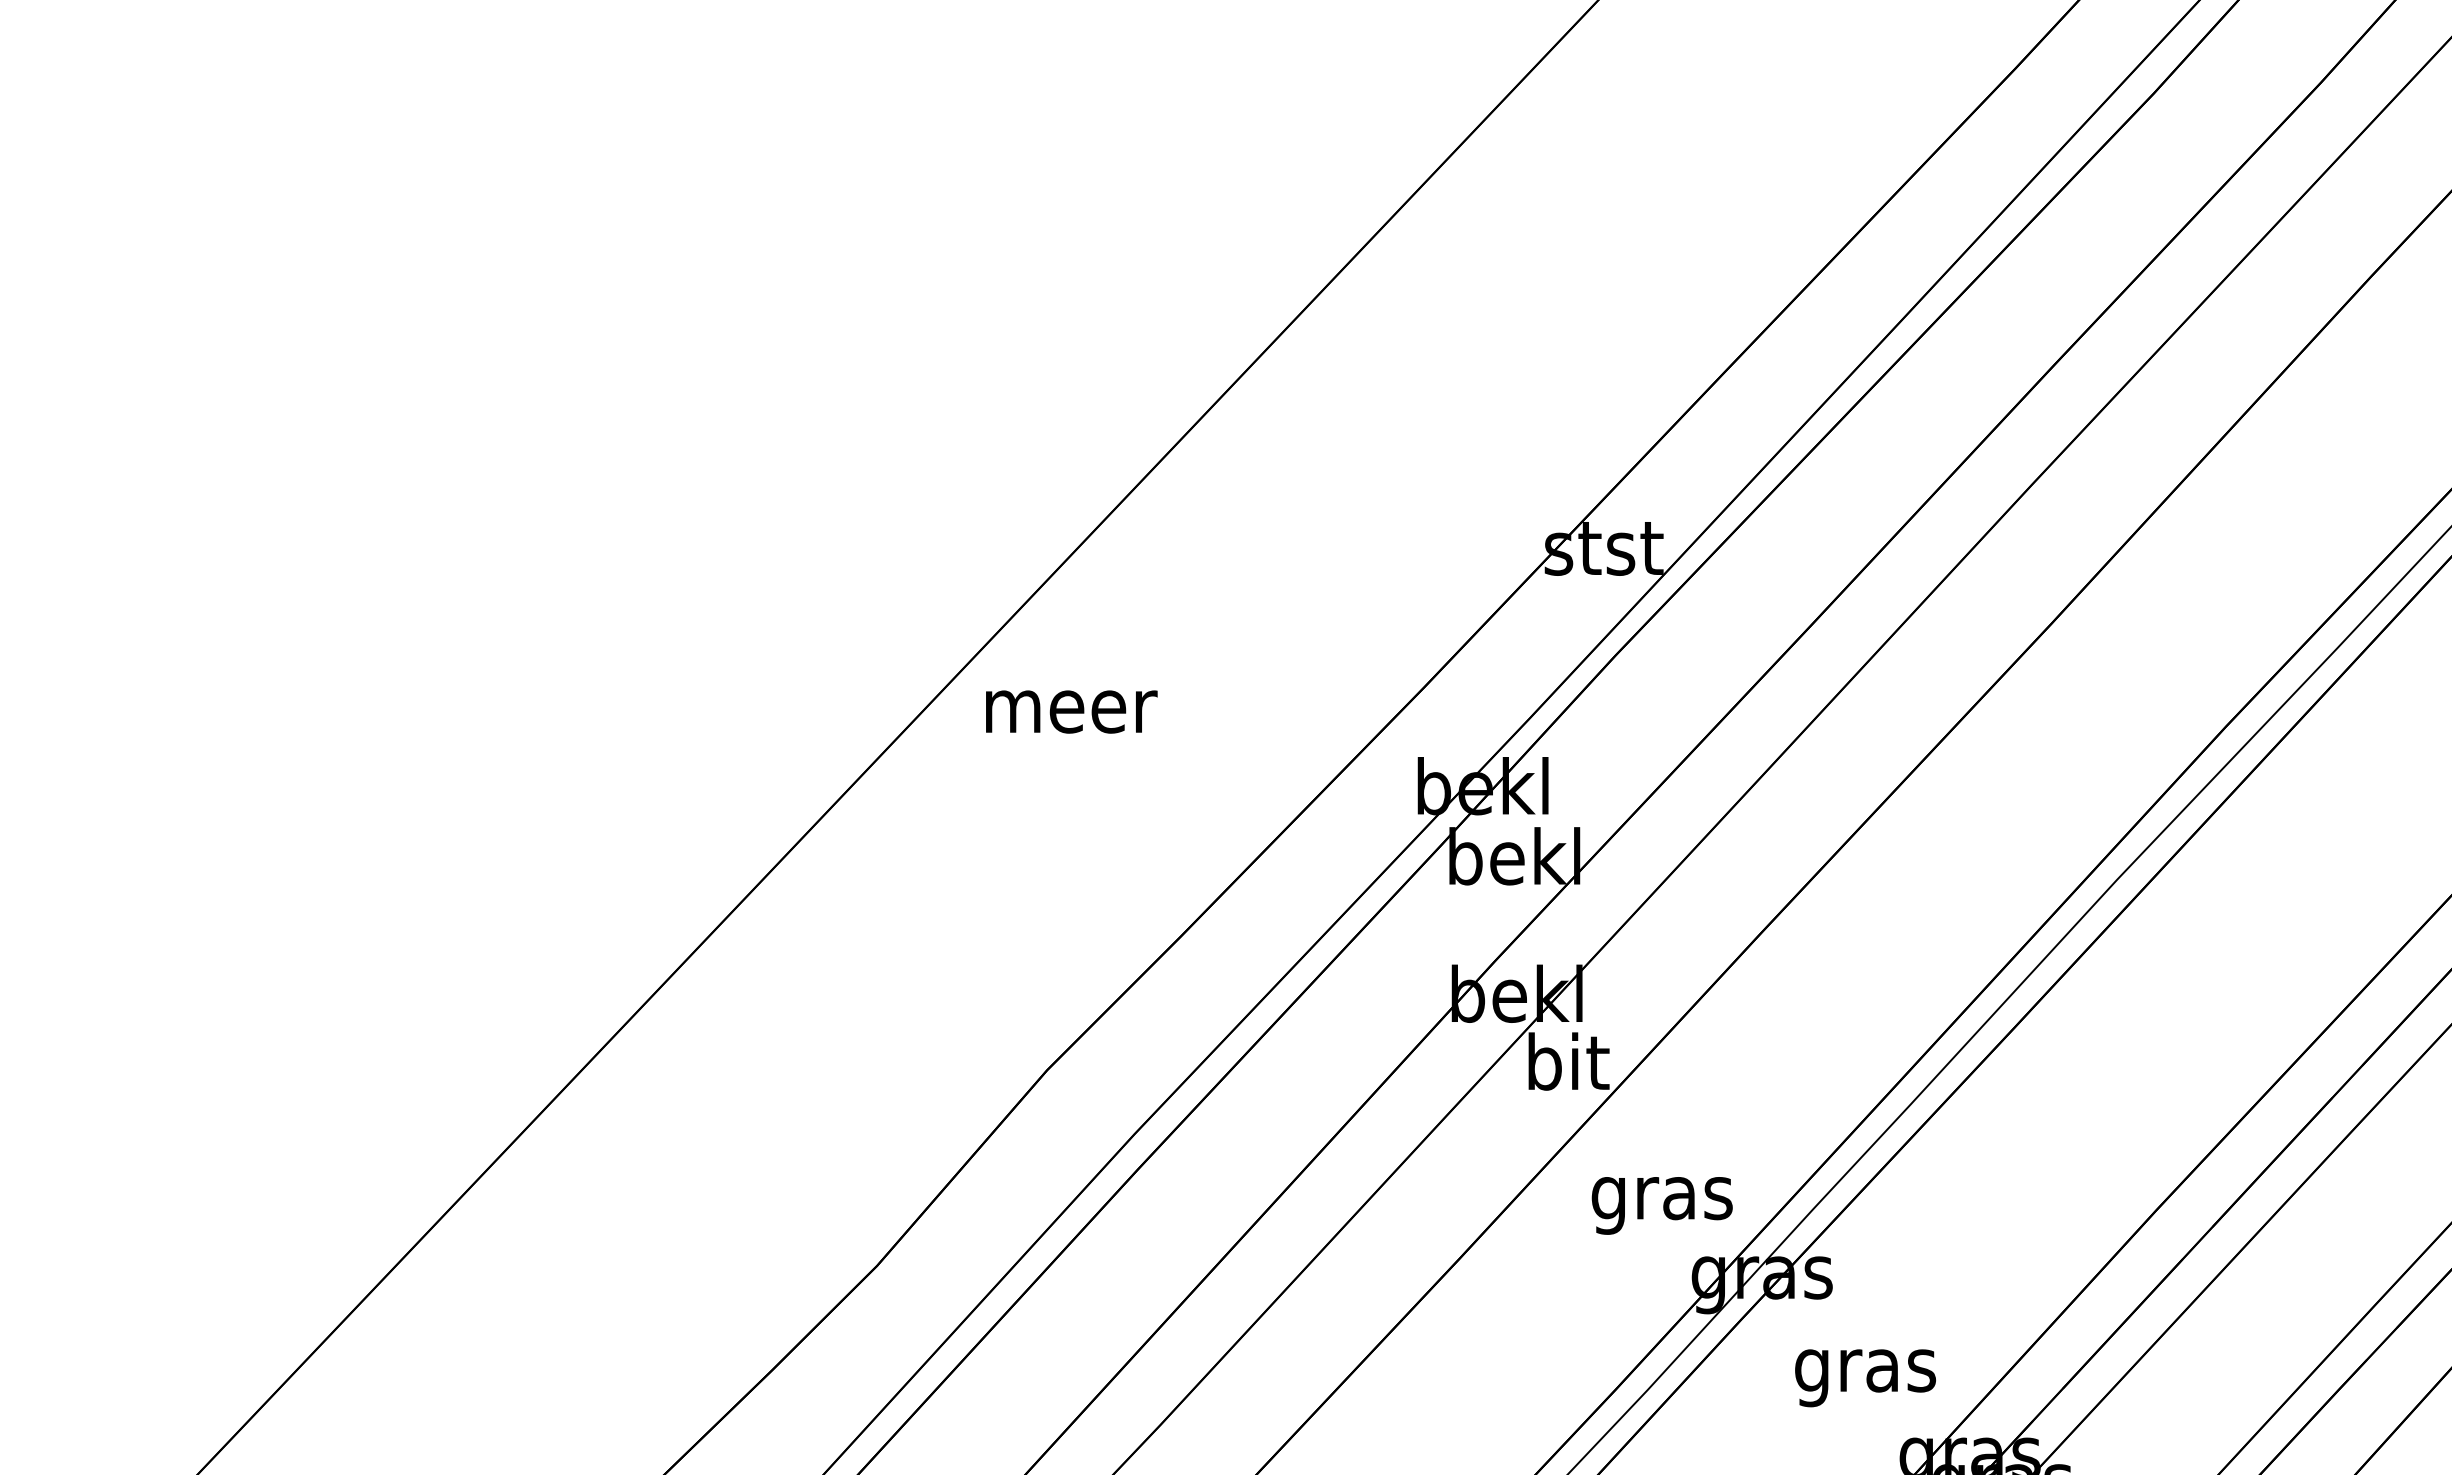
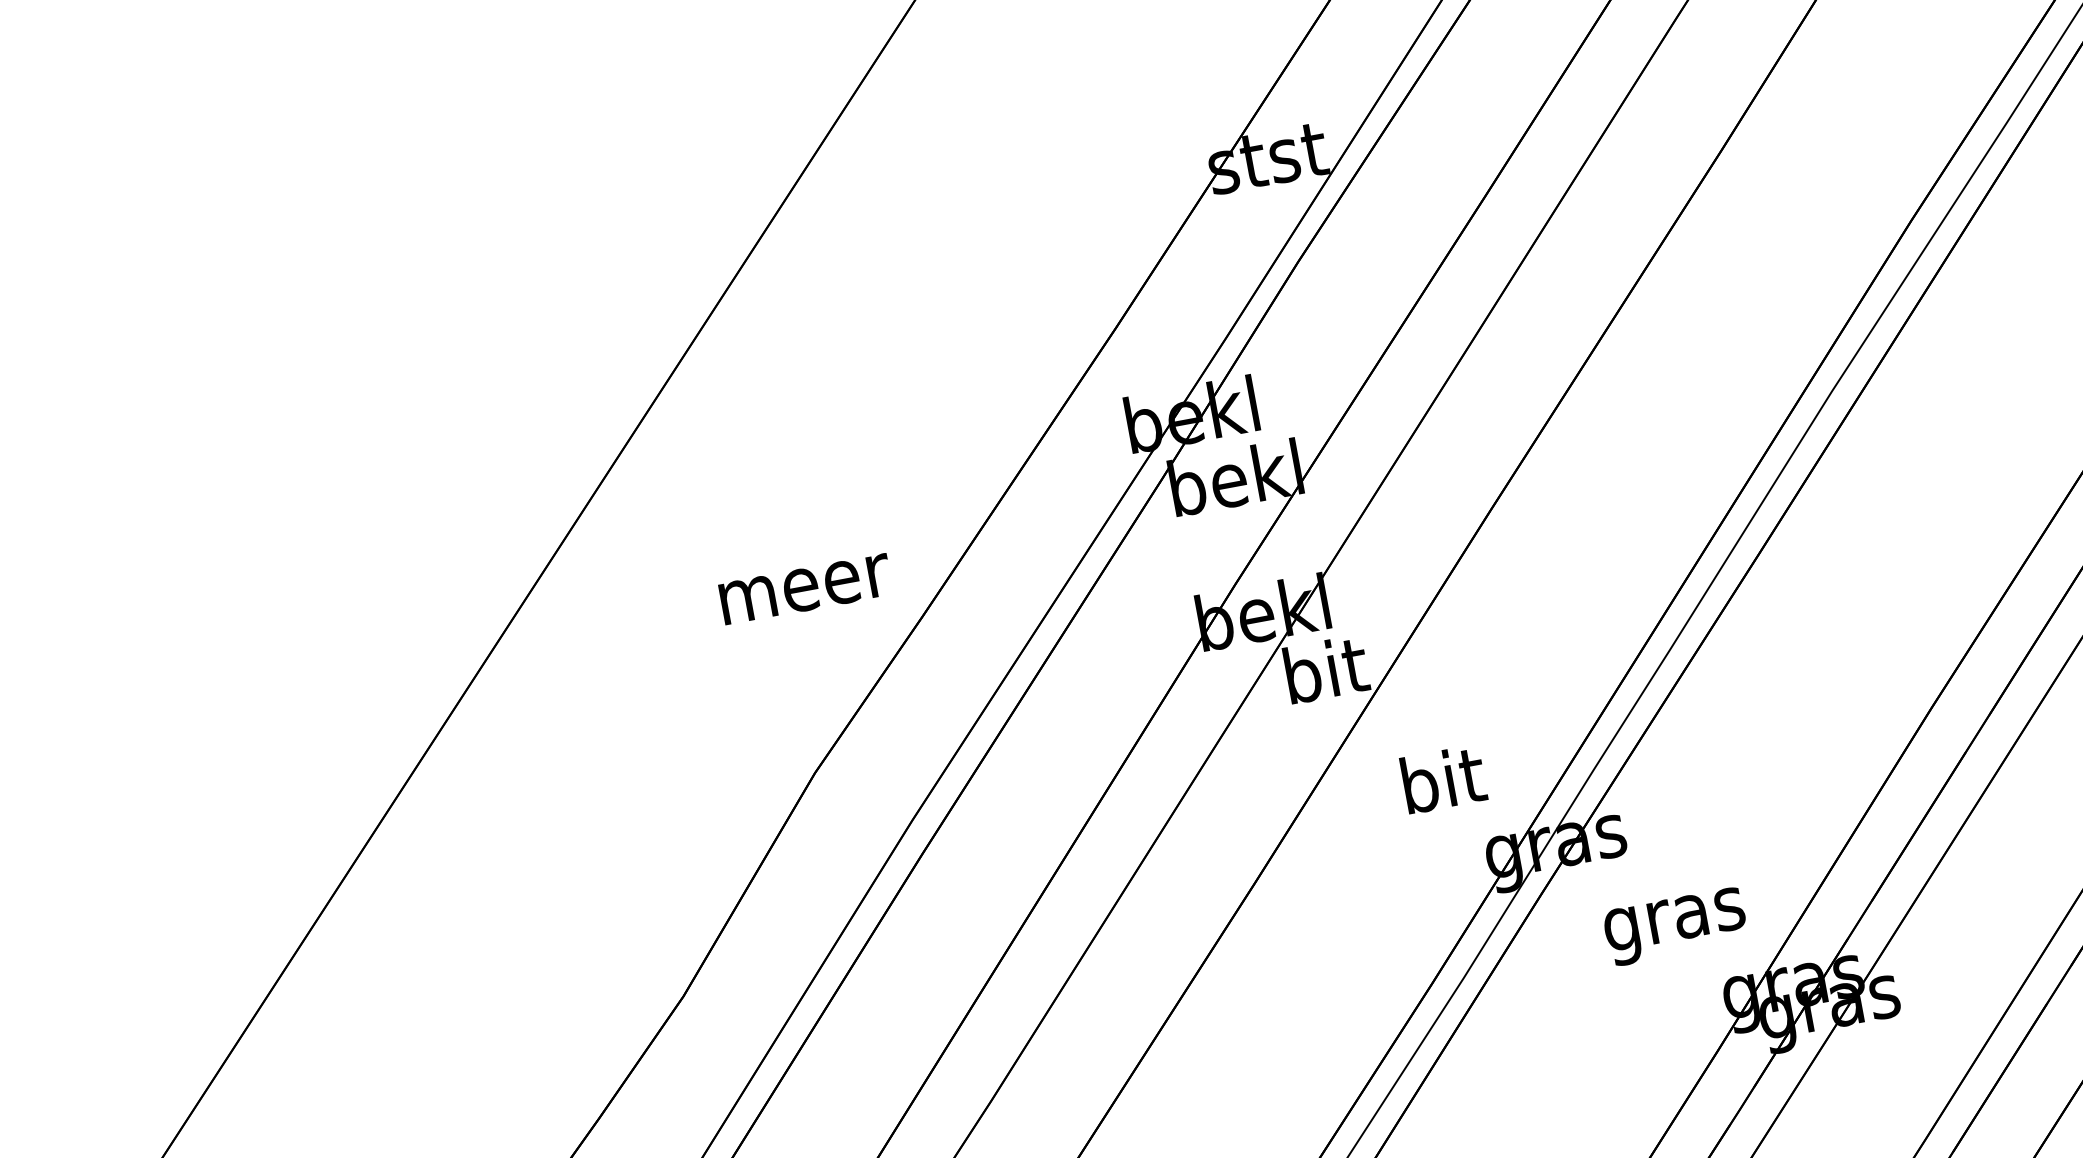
text: (1071, 711) -> (805, 589), moved
text: (1661, 1197) -> (1442, 786), gras -> bit

